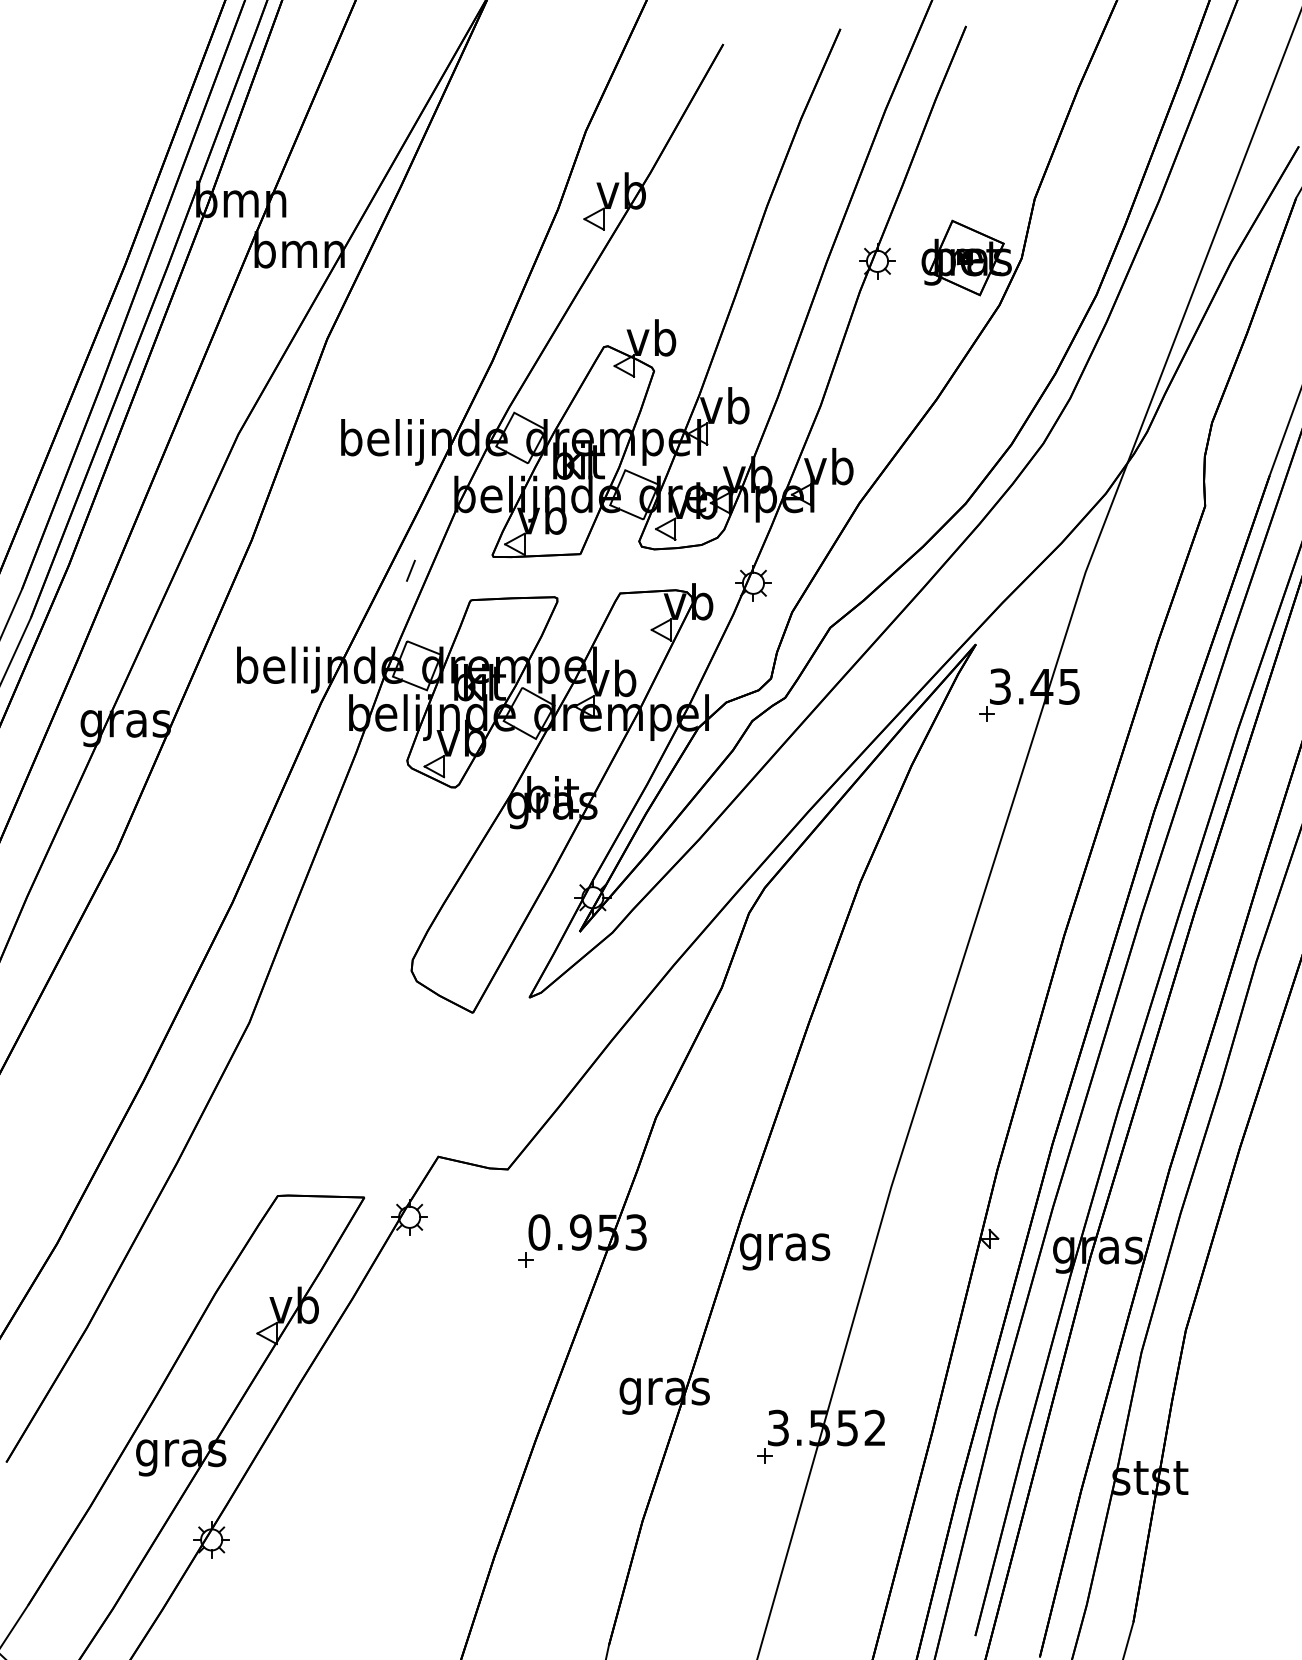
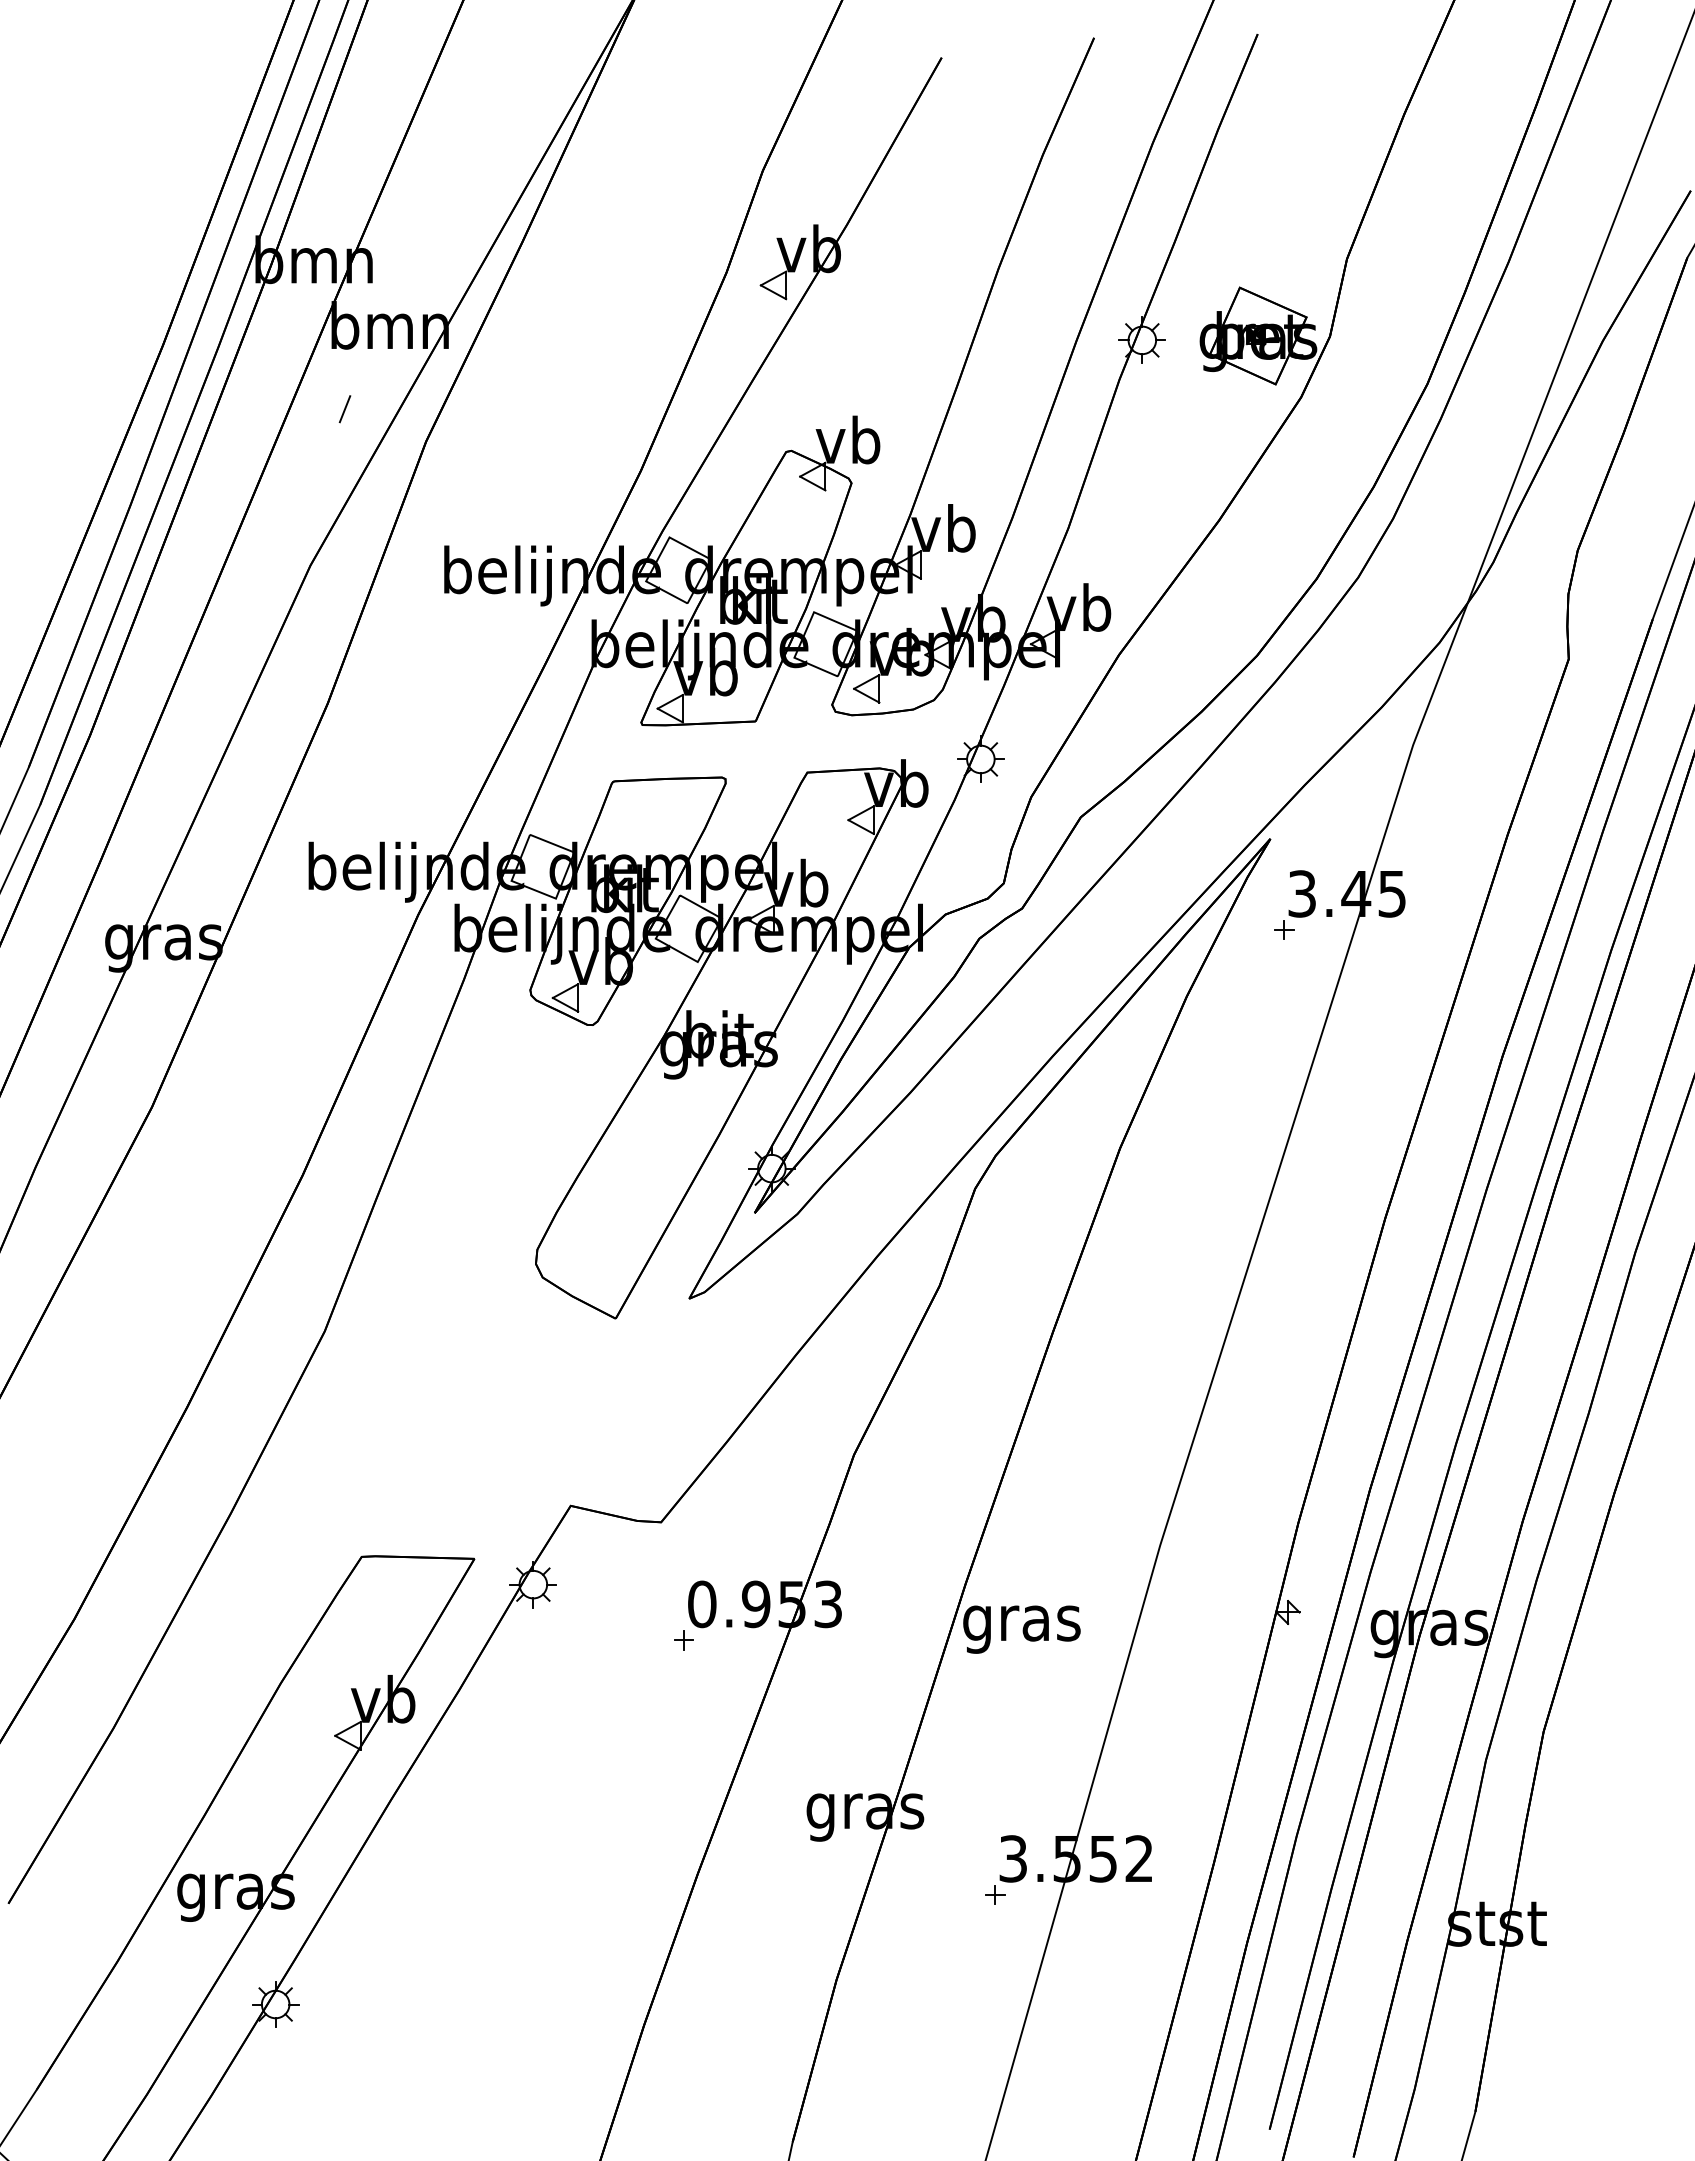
line: (410, 571) -> (344, 409), moved

